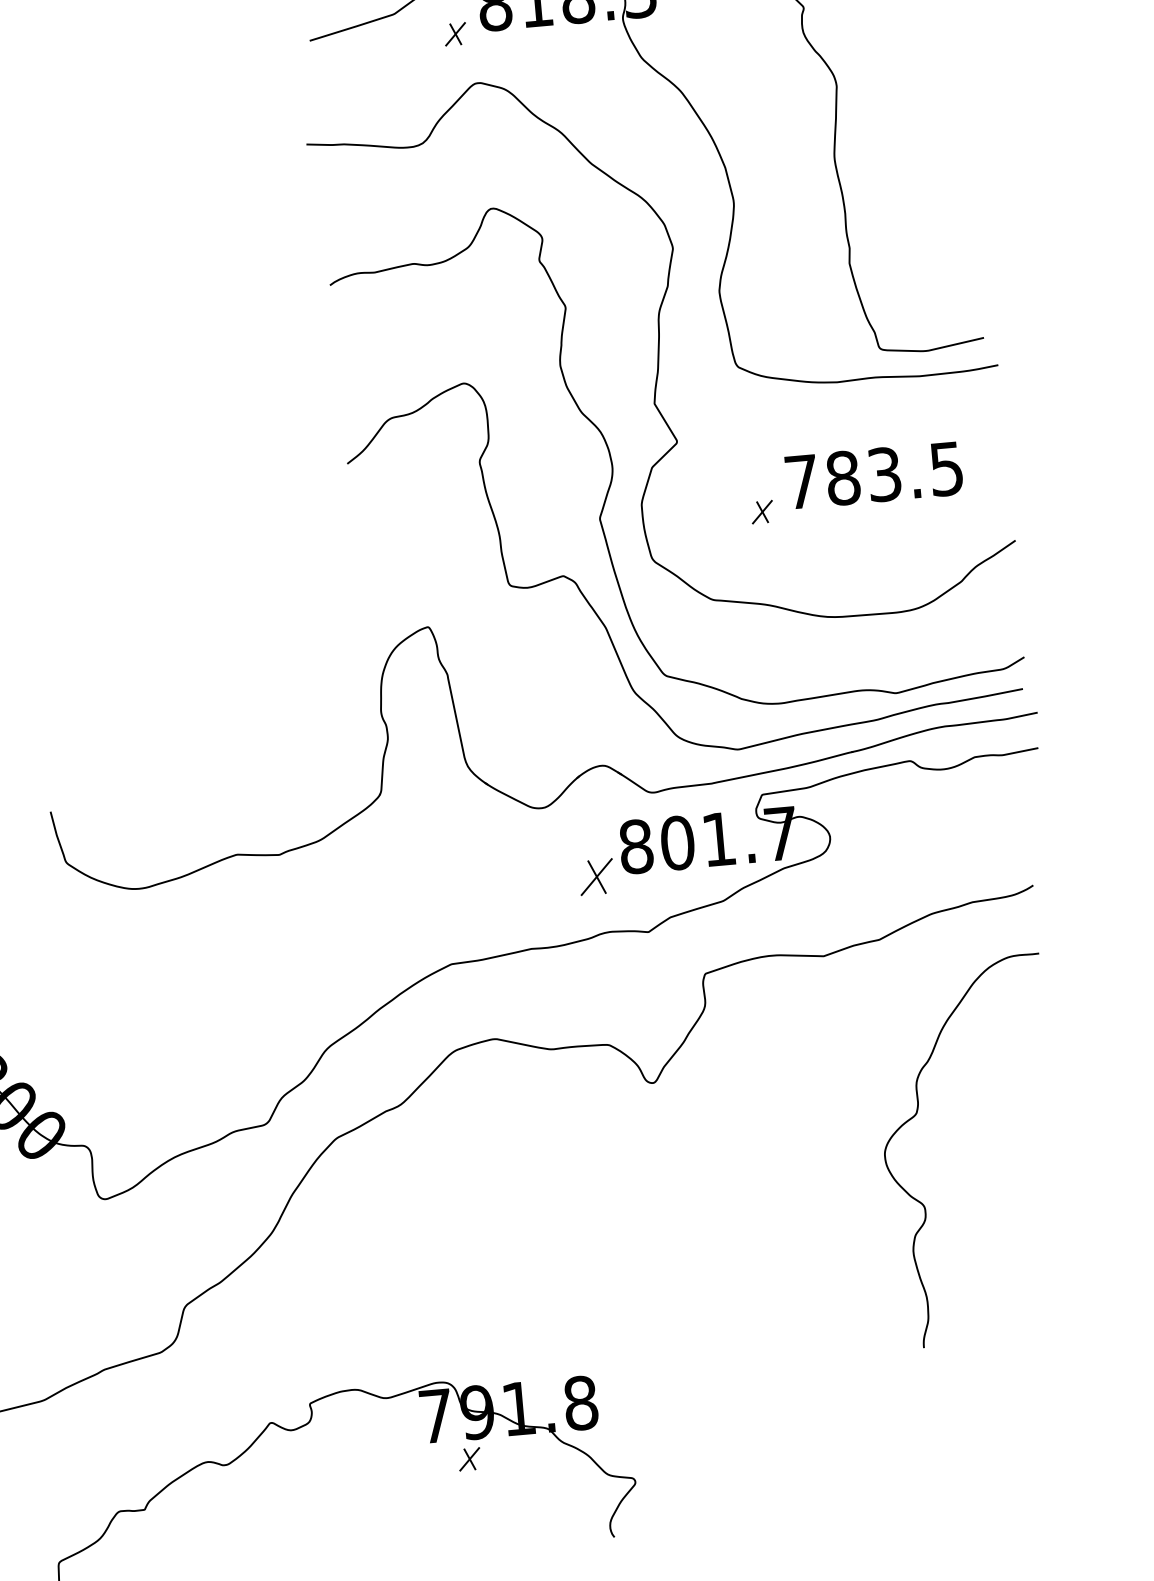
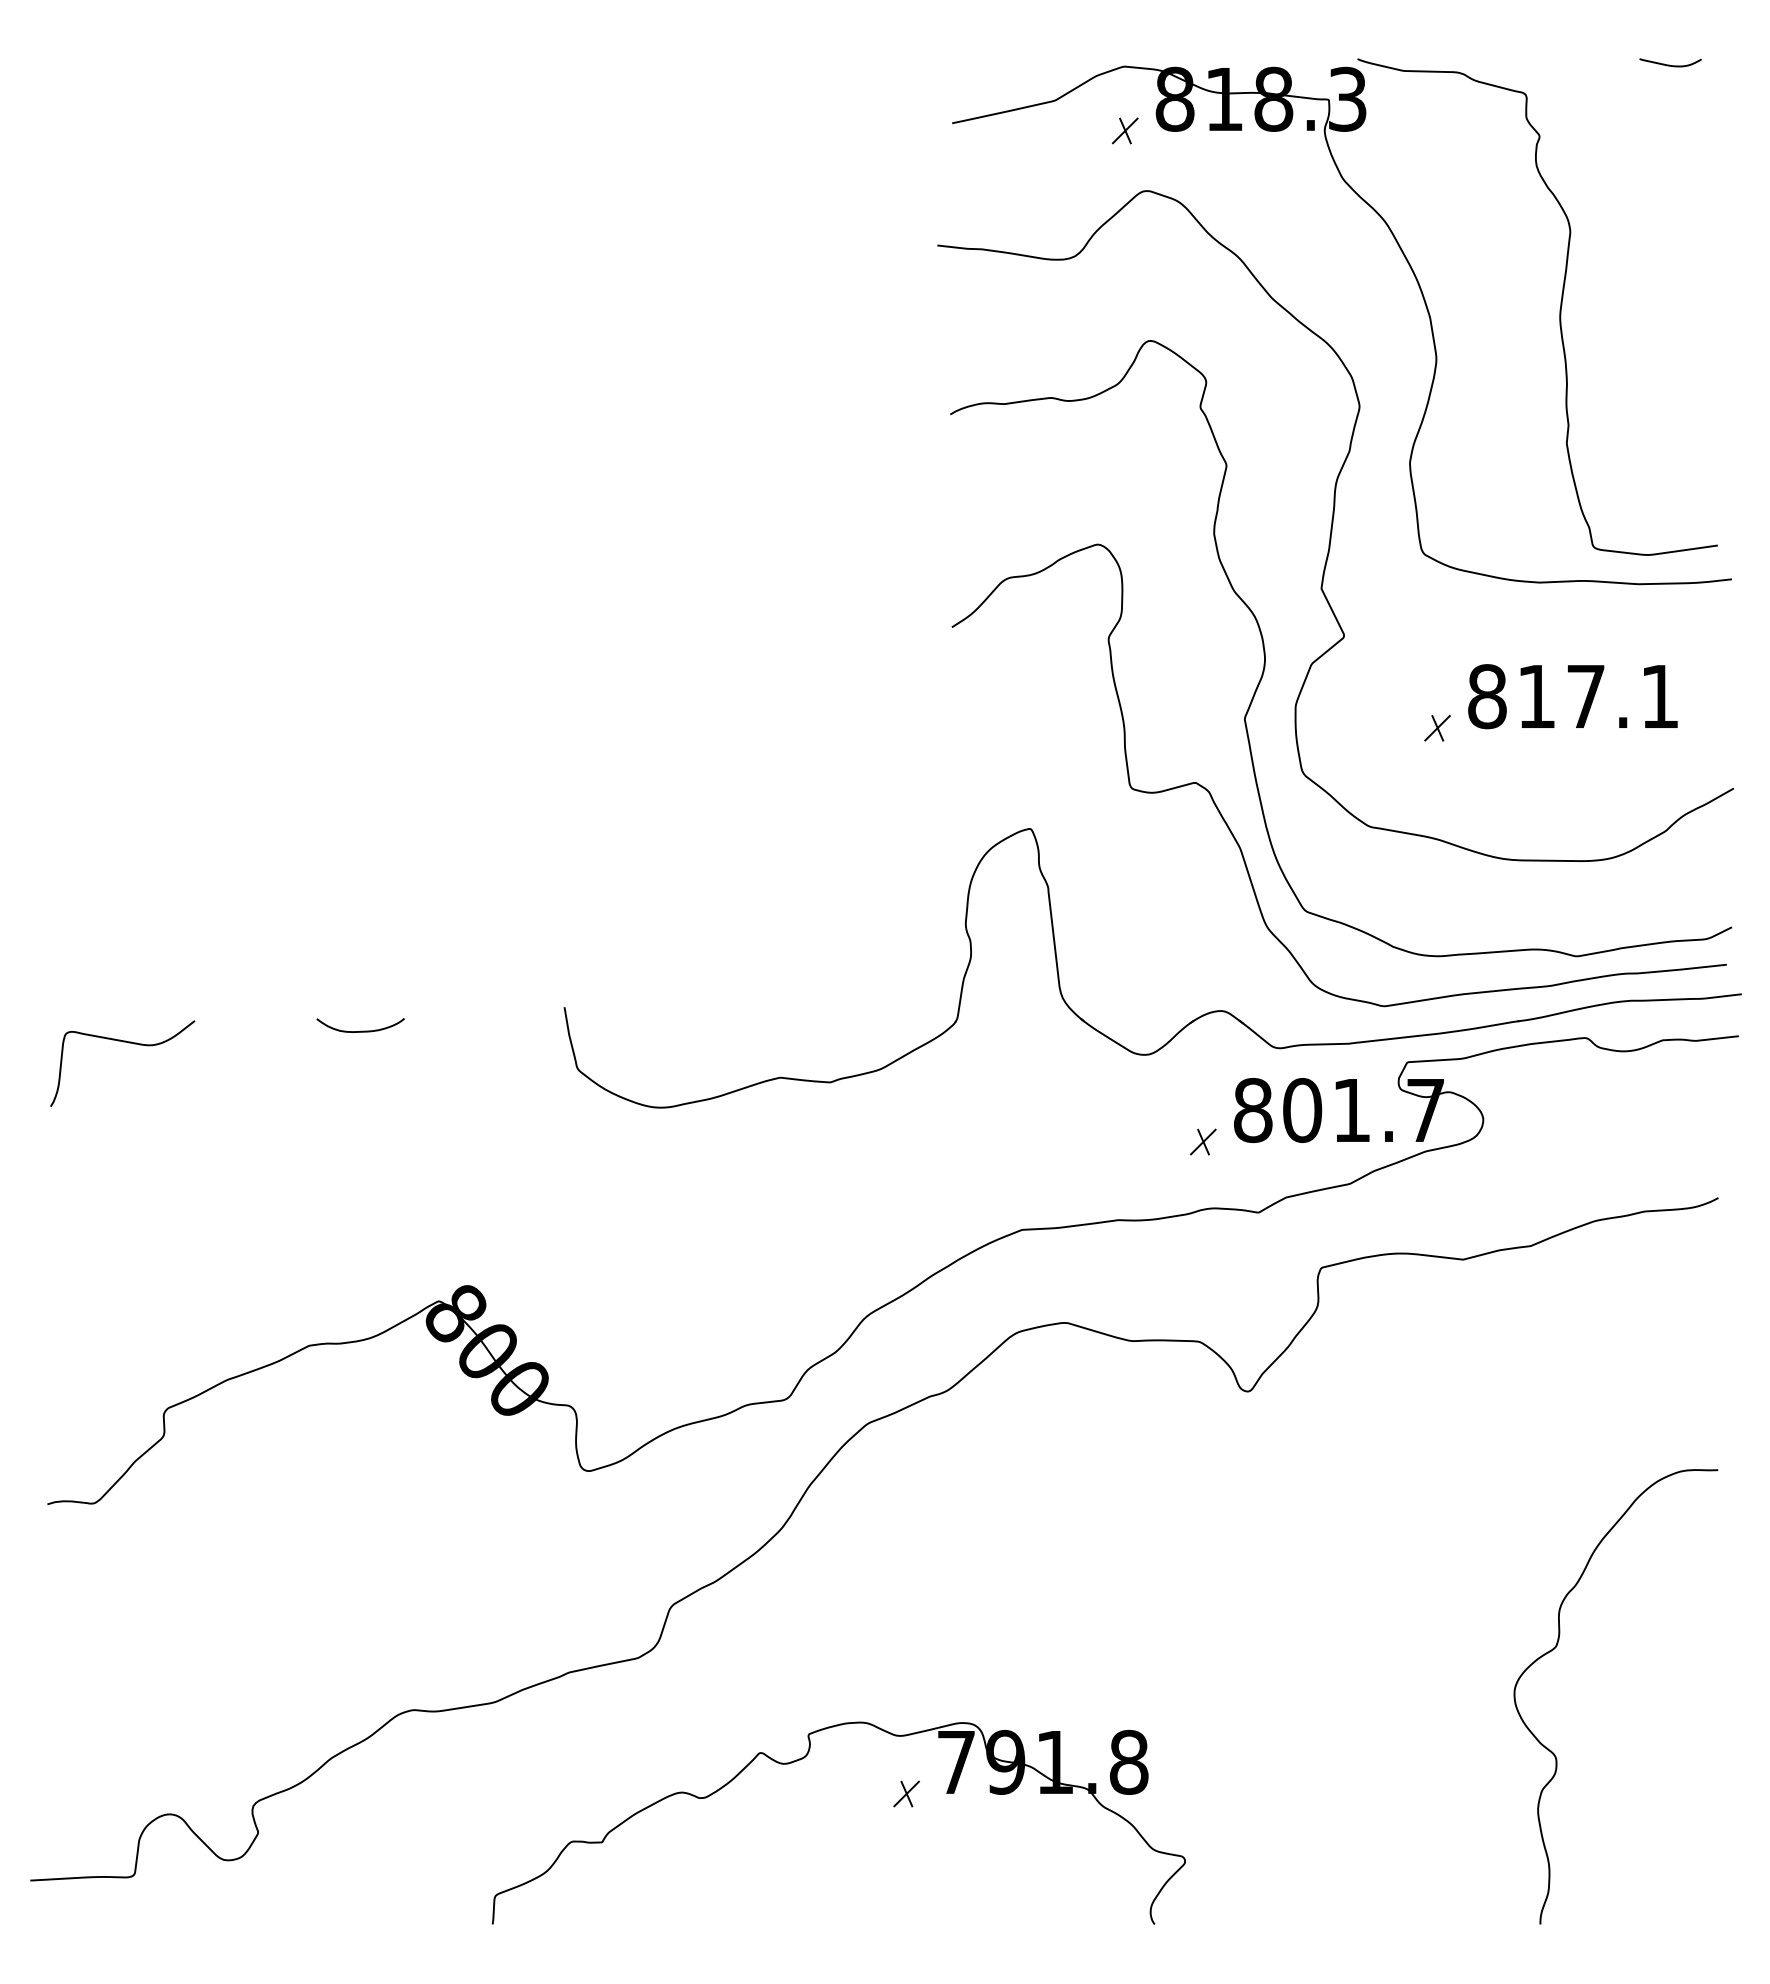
text: (874, 475) -> (1573, 696), 783.5 -> 817.1
part: (596, 876) -> (1203, 1141), size x0.62
curve: (917, 1113) -> (1557, 1646), moved
part: (469, 1458) -> (906, 1793), moved

